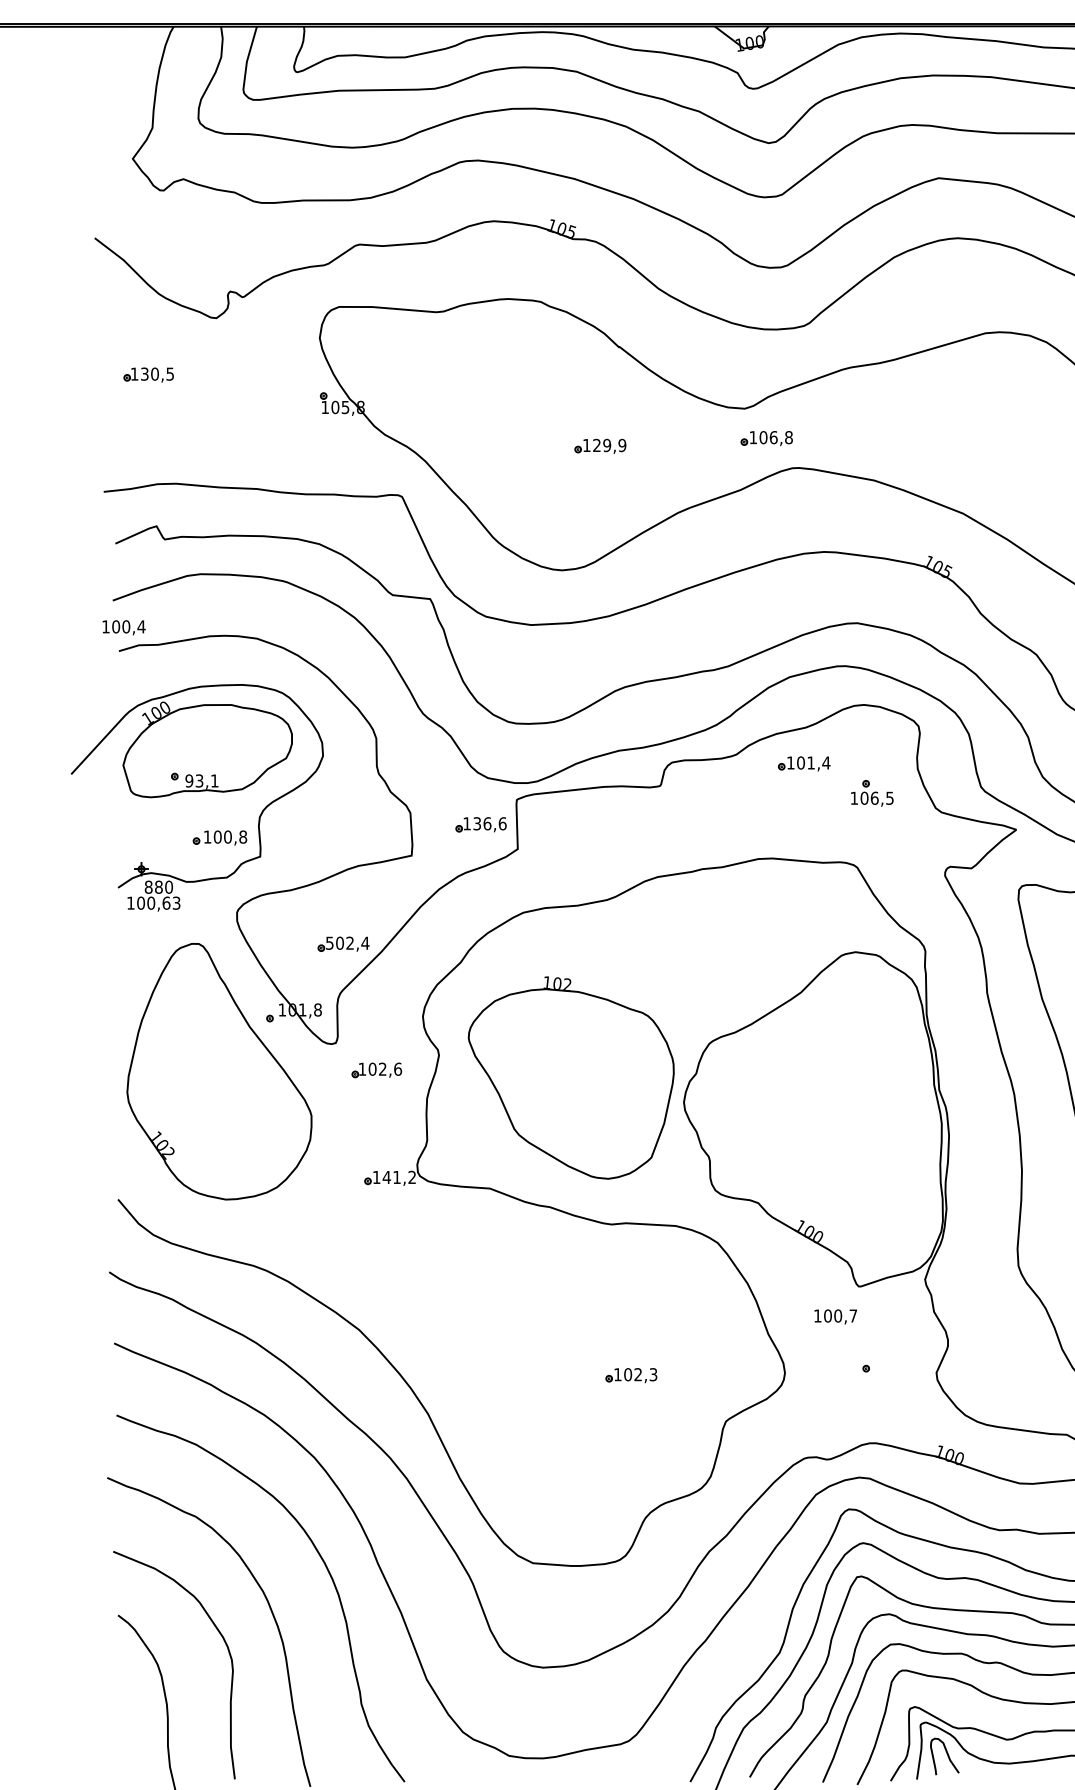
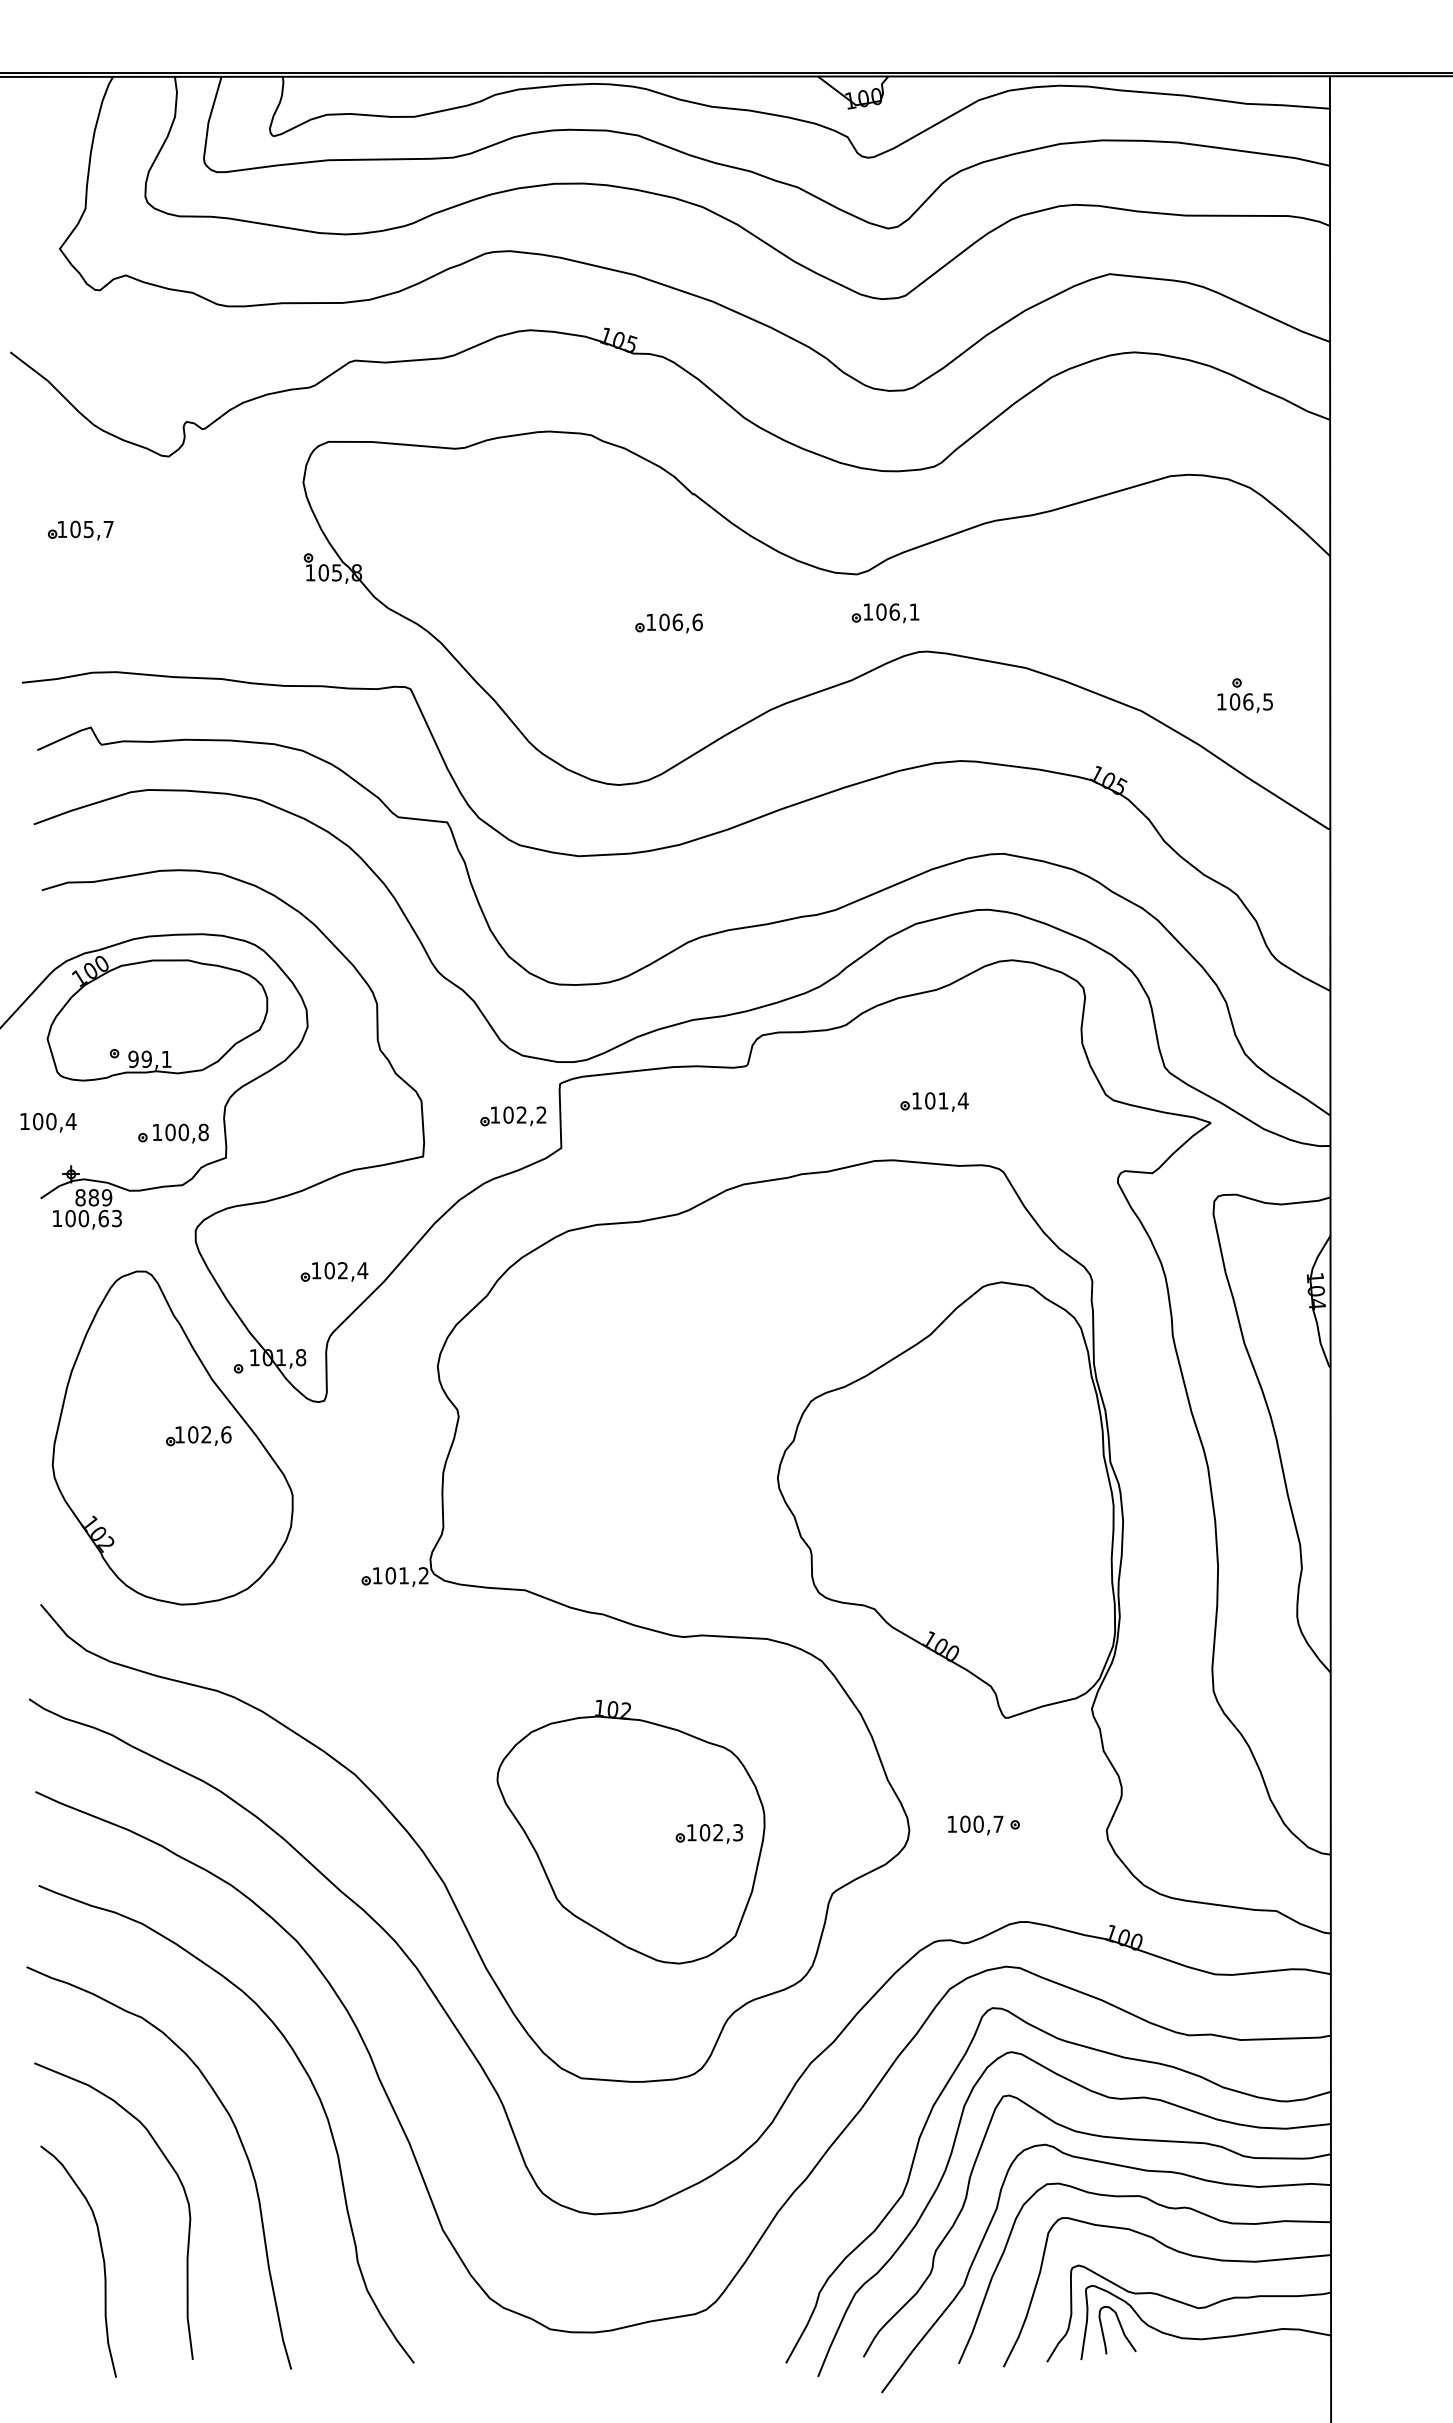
text: (157, 374) -> (91, 529), 130,5 -> 105,7
text: (788, 437) -> (914, 611), 106,8 -> 106,1
text: (609, 445) -> (680, 622), 129,9 -> 106,6
text: (124, 627) -> (48, 1122), moved
part: (804, 763) -> (934, 1101), moved
text: (199, 780) -> (146, 1058), 93,1 -> 99,1
part: (871, 793) -> (1244, 695), moved
text: (489, 823) -> (524, 1114), 136,6 -> 102,2
text: (168, 887) -> (106, 1197), 880 -> 889
text: (329, 943) -> (316, 1270), 502,4 -> 102,4
part: (376, 1070) -> (198, 1436), moved
part: (570, 1078) -> (630, 1832), moved
text: (386, 1177) -> (390, 1575), 141,2 -> 101,2
text: (835, 1316) -> (975, 1825), moved

